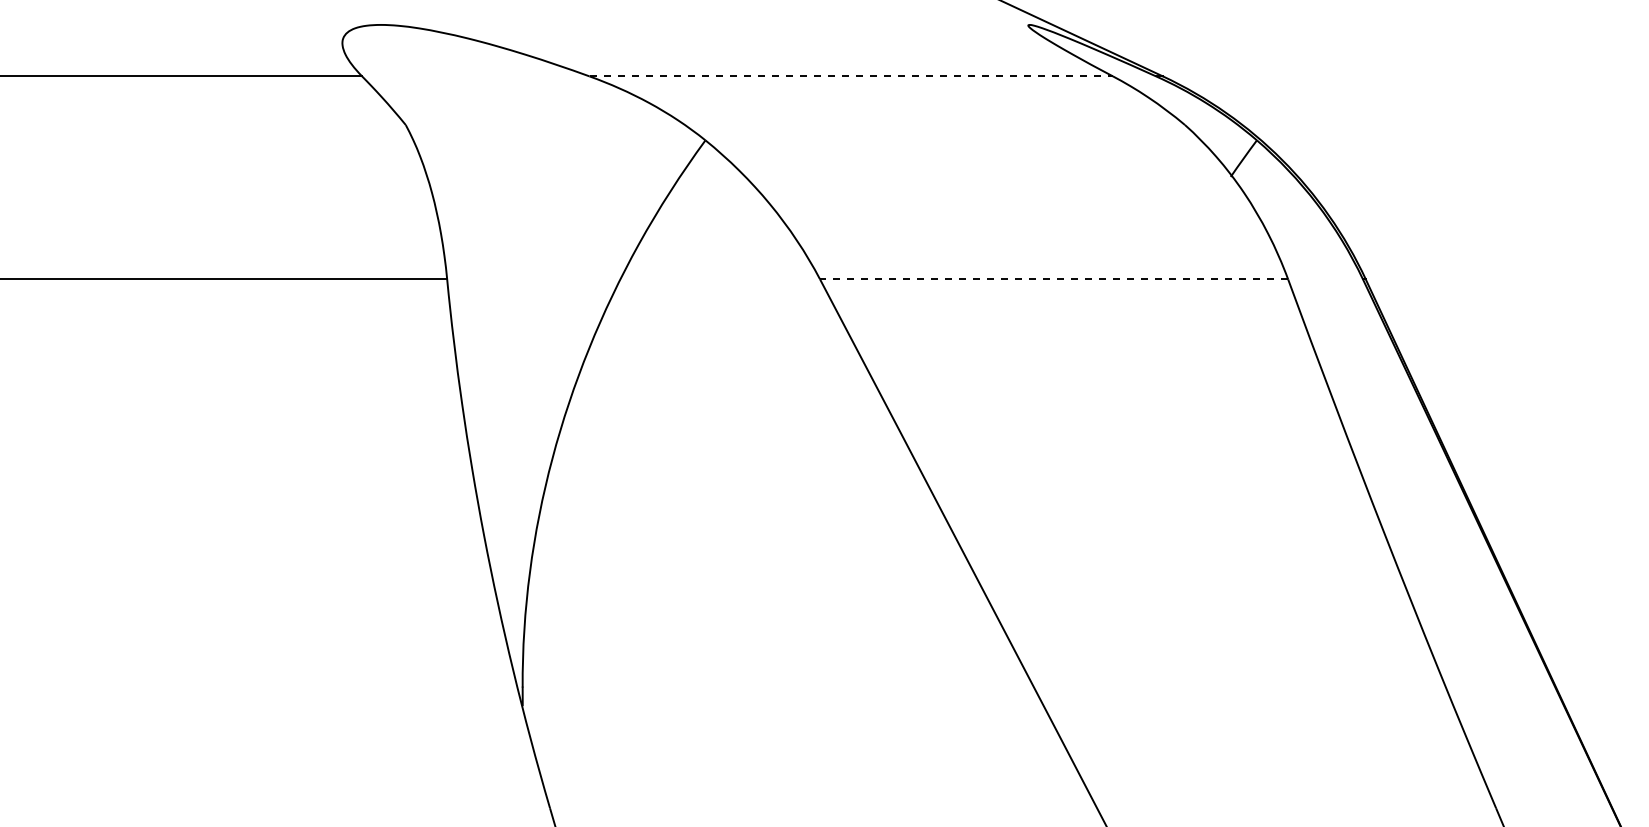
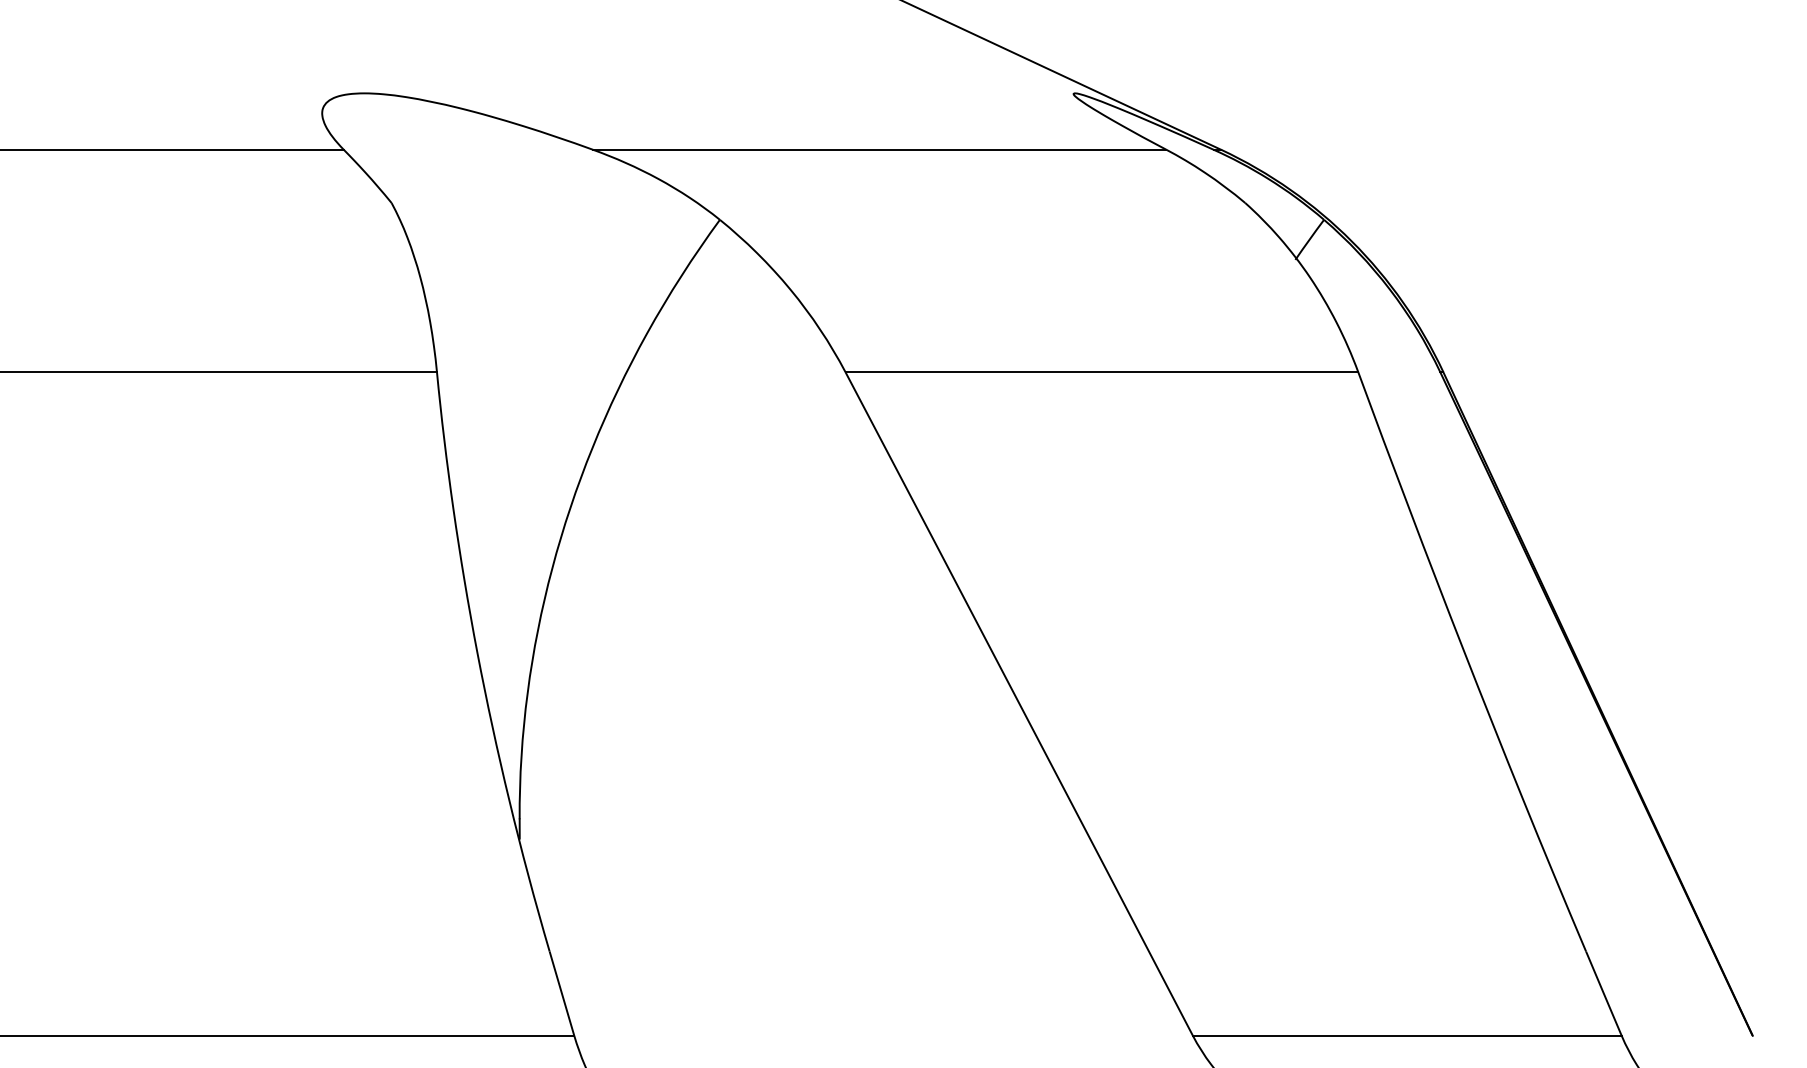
line: (851, 76) -> (879, 149), dashed -> solid
line: (1053, 279) -> (1101, 372), dashed -> solid

